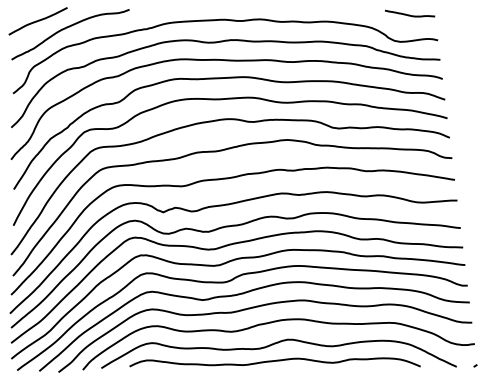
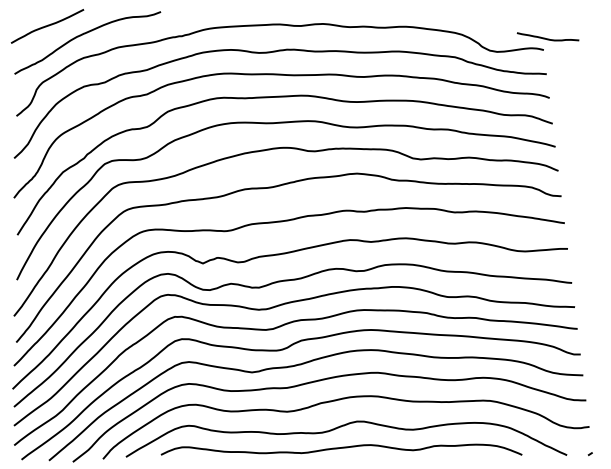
curve: (409, 14) -> (547, 38), moved

